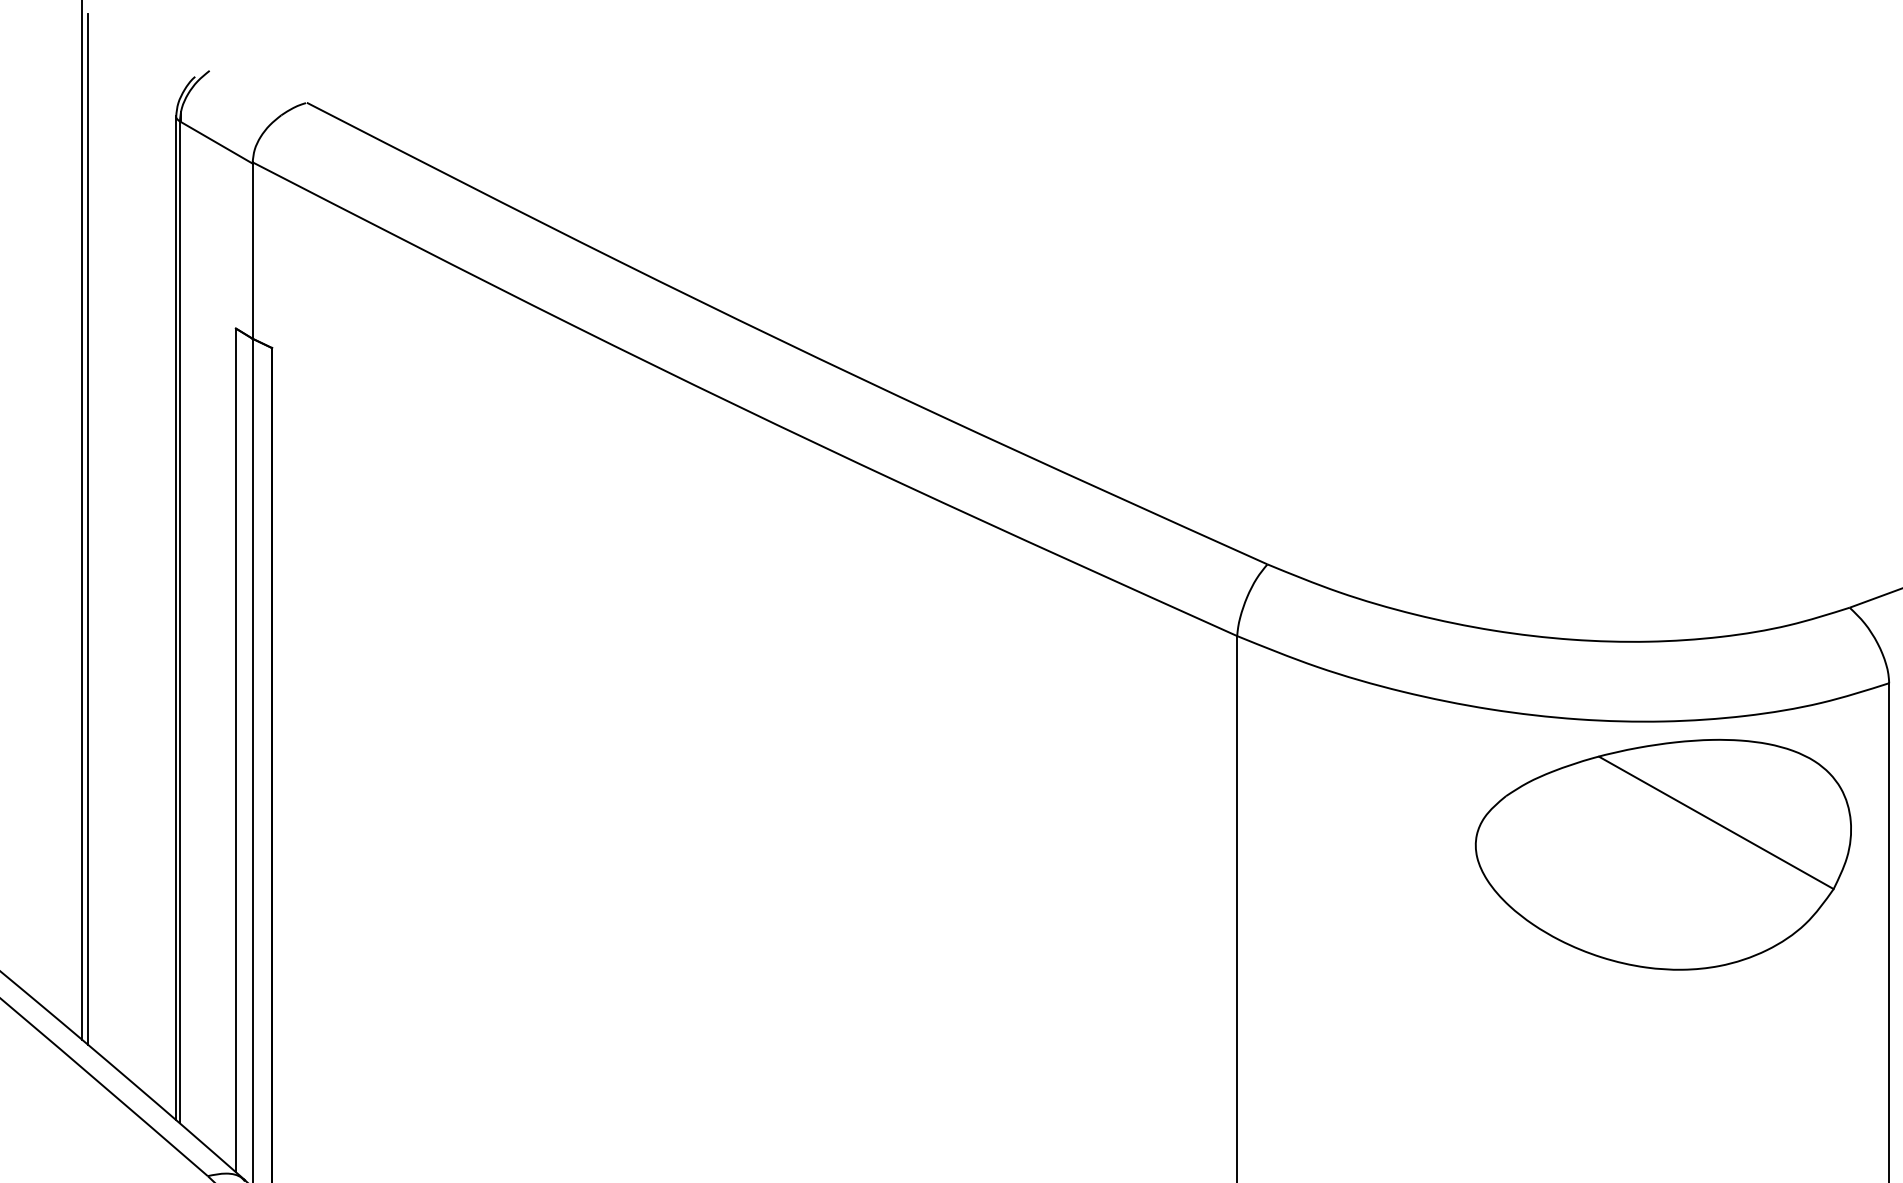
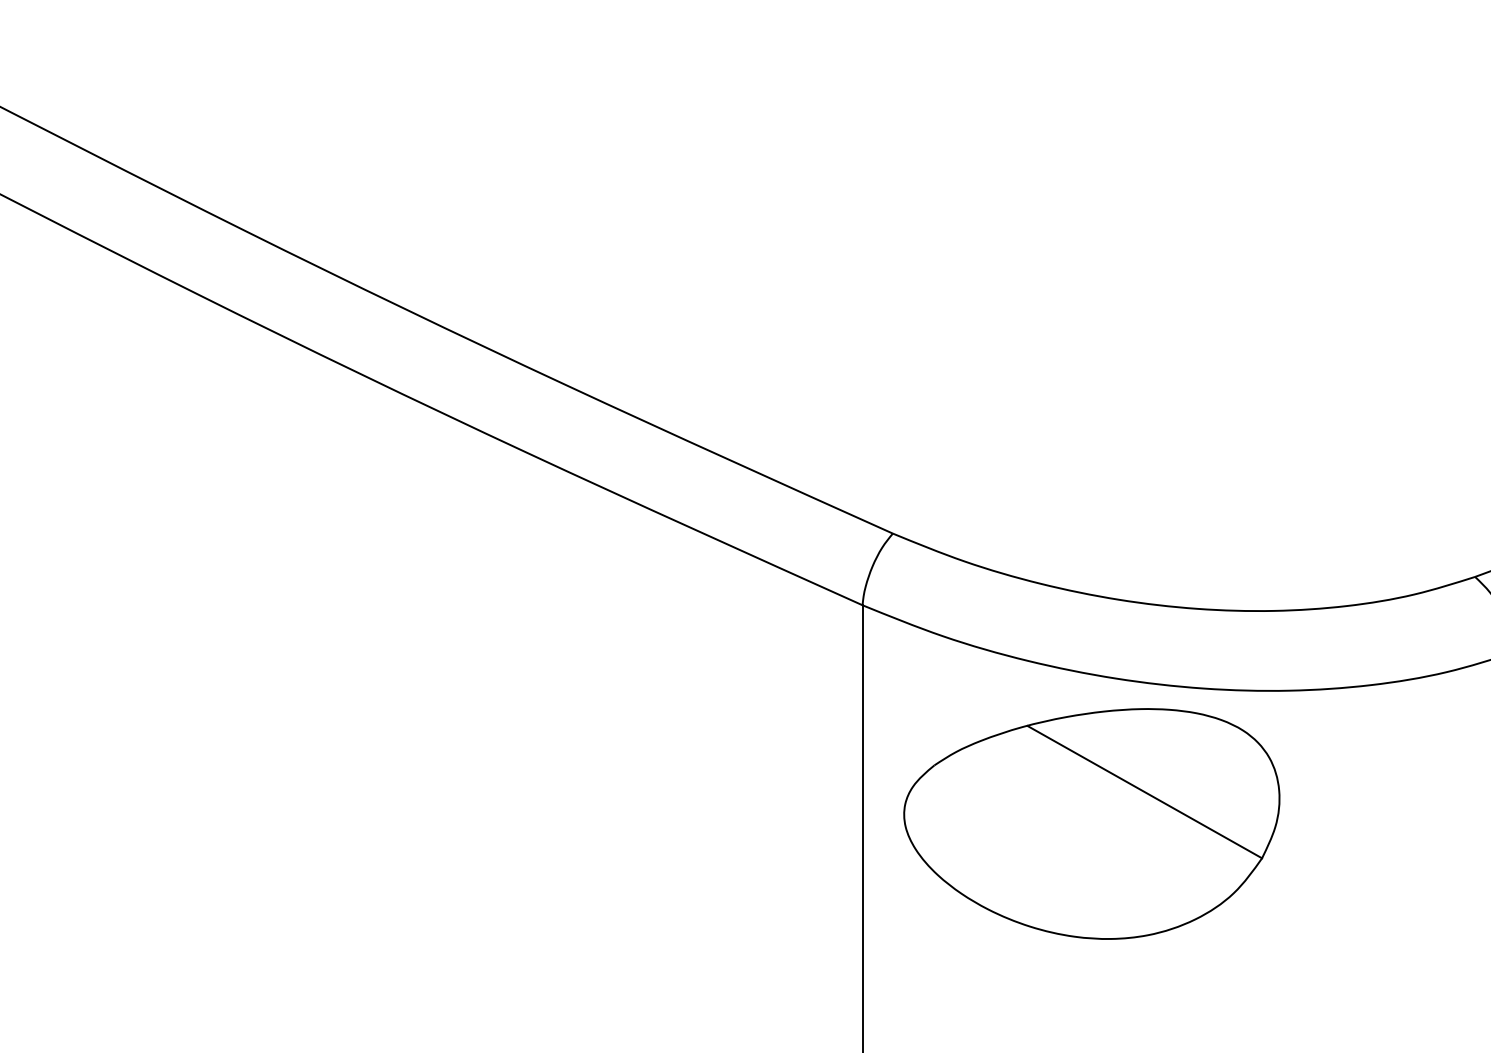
part: (1662, 854) -> (1090, 823), moved

